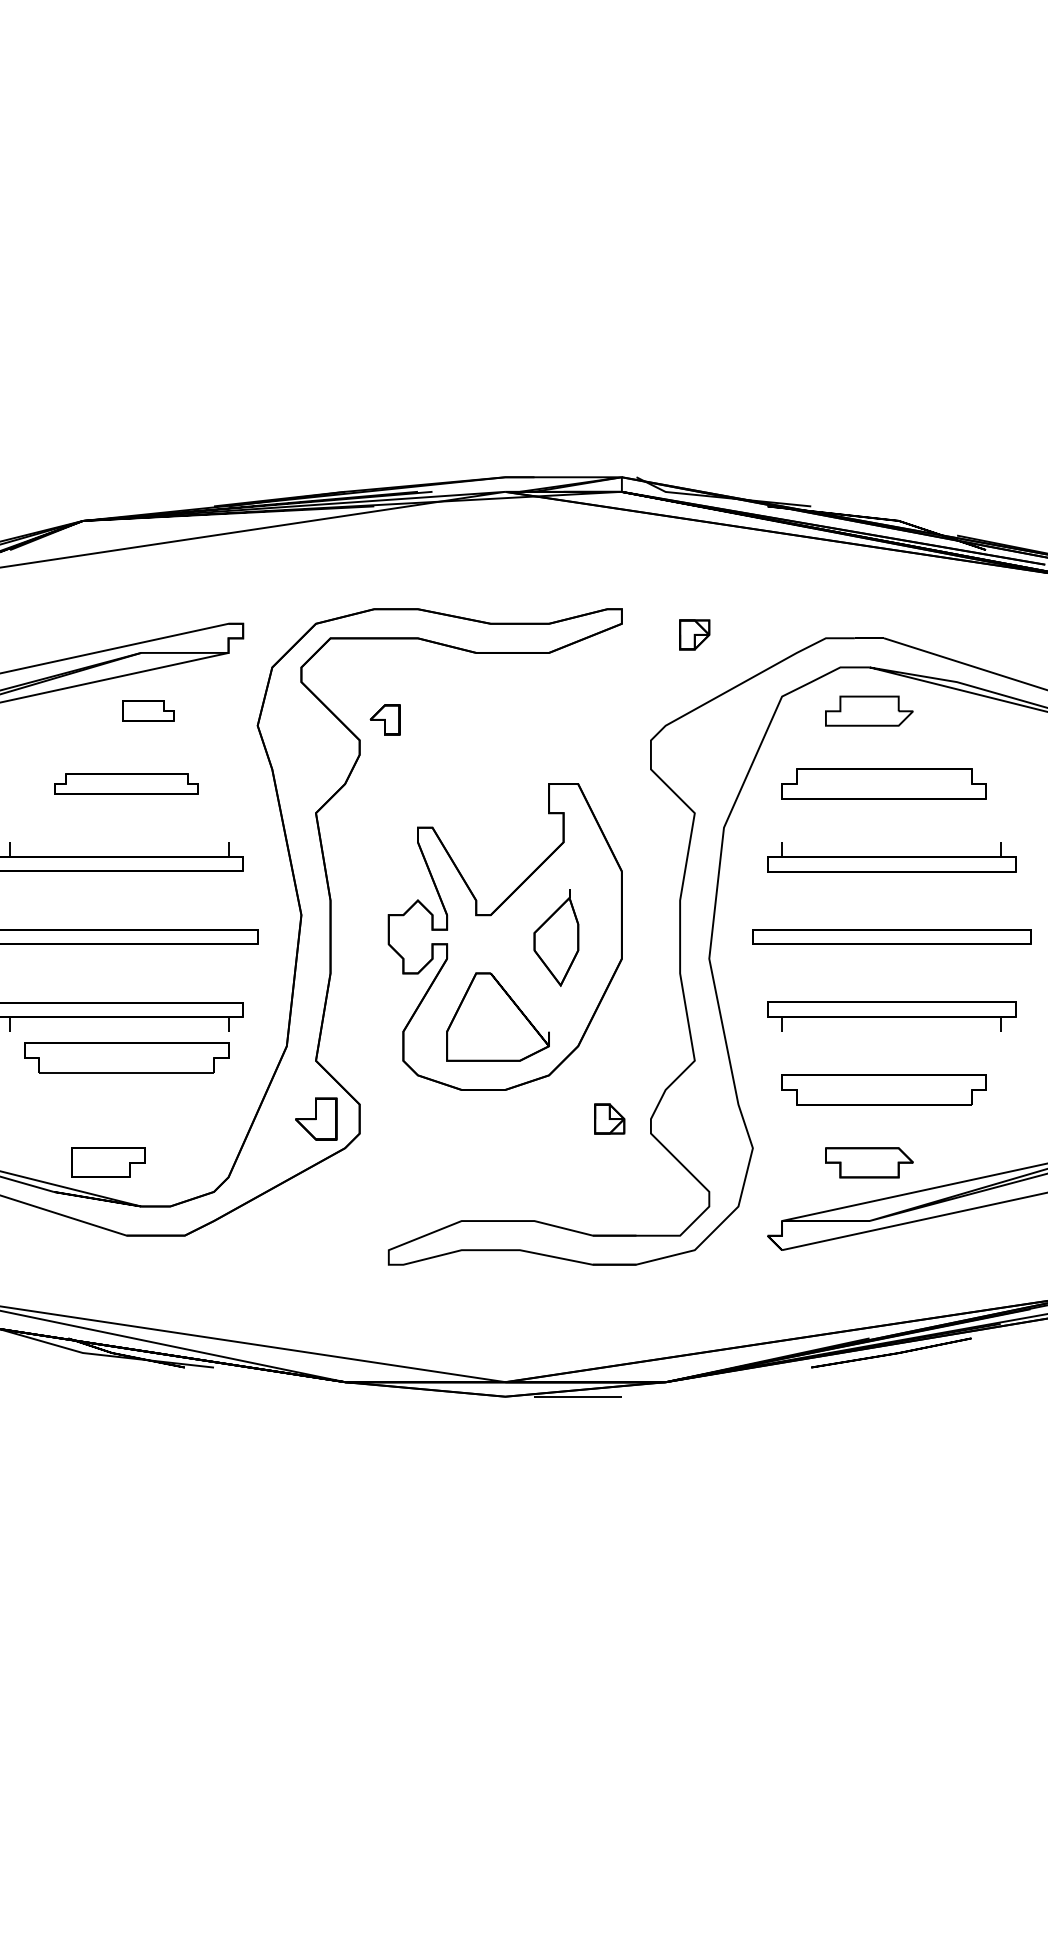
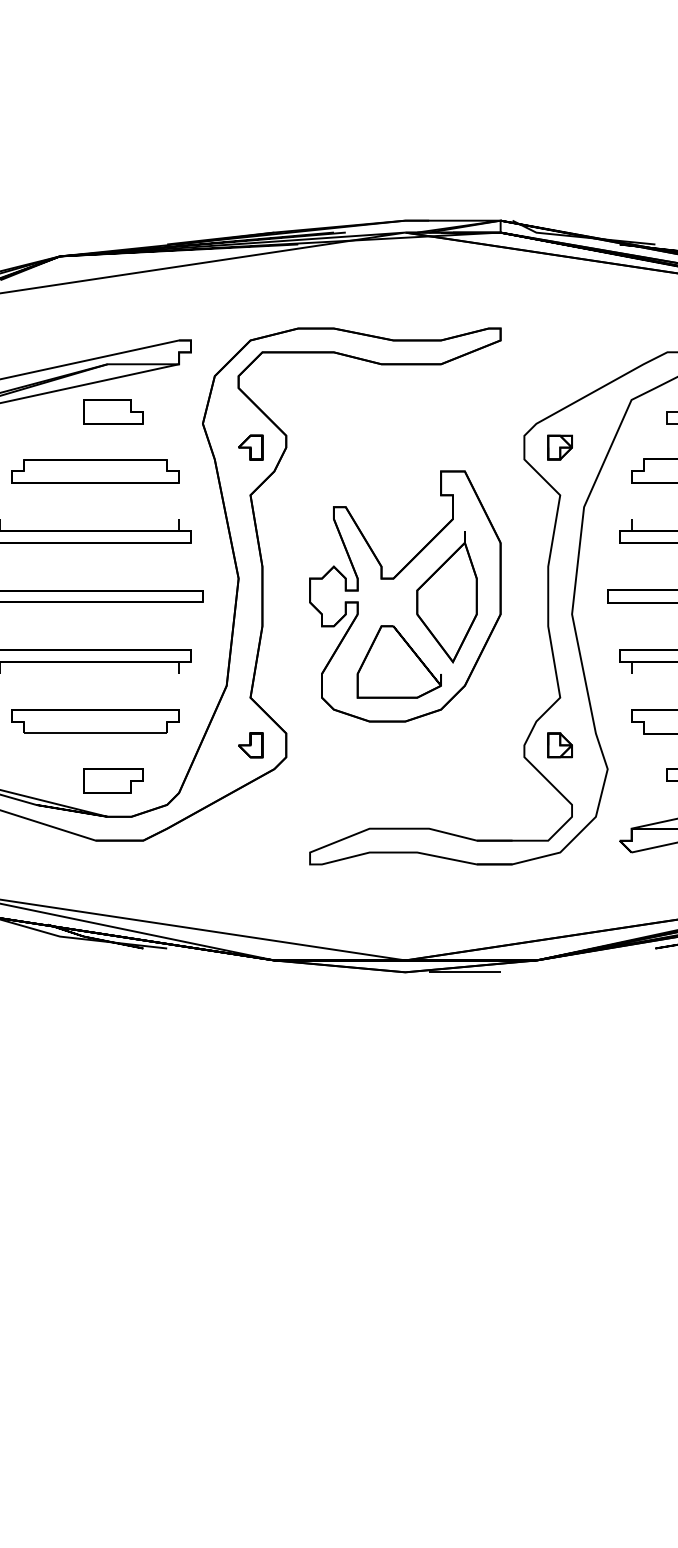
part: (694, 634) -> (559, 447), moved
part: (148, 711) -> (113, 412), size x1.43
part: (384, 719) -> (250, 447), moved
part: (126, 783) -> (95, 471), size x1.43
part: (556, 937) -> (447, 596), size x1.67
part: (126, 1057) -> (95, 721), moved
part: (315, 1118) -> (250, 744), size x0.71
part: (609, 1118) -> (559, 744), moved
part: (108, 1162) -> (113, 780), moved

